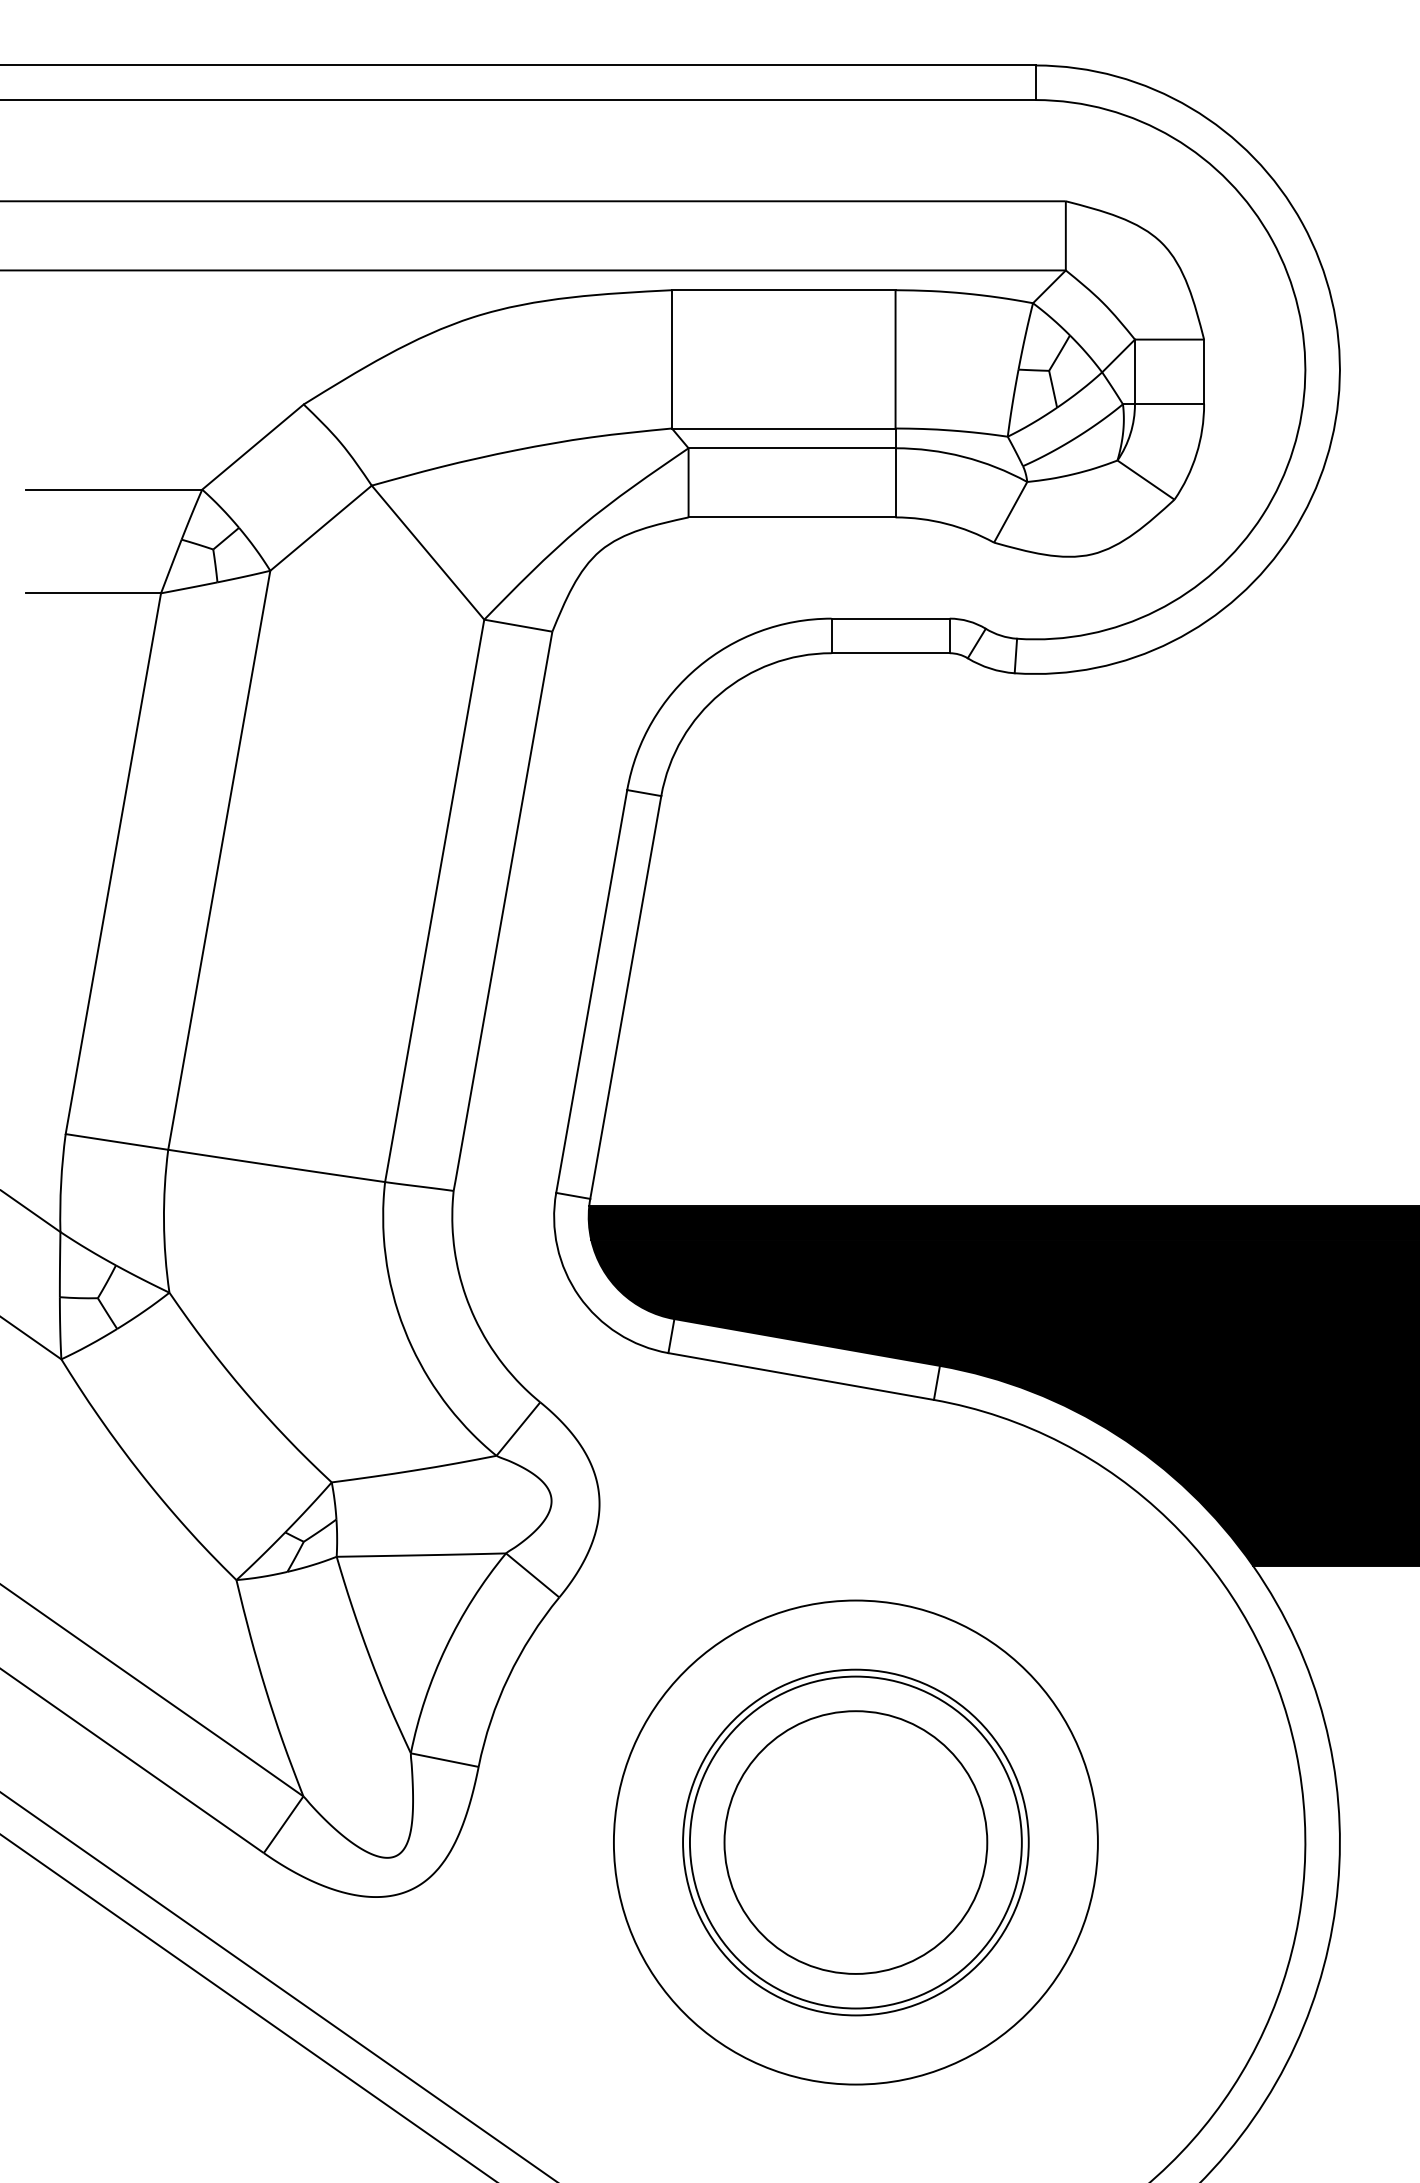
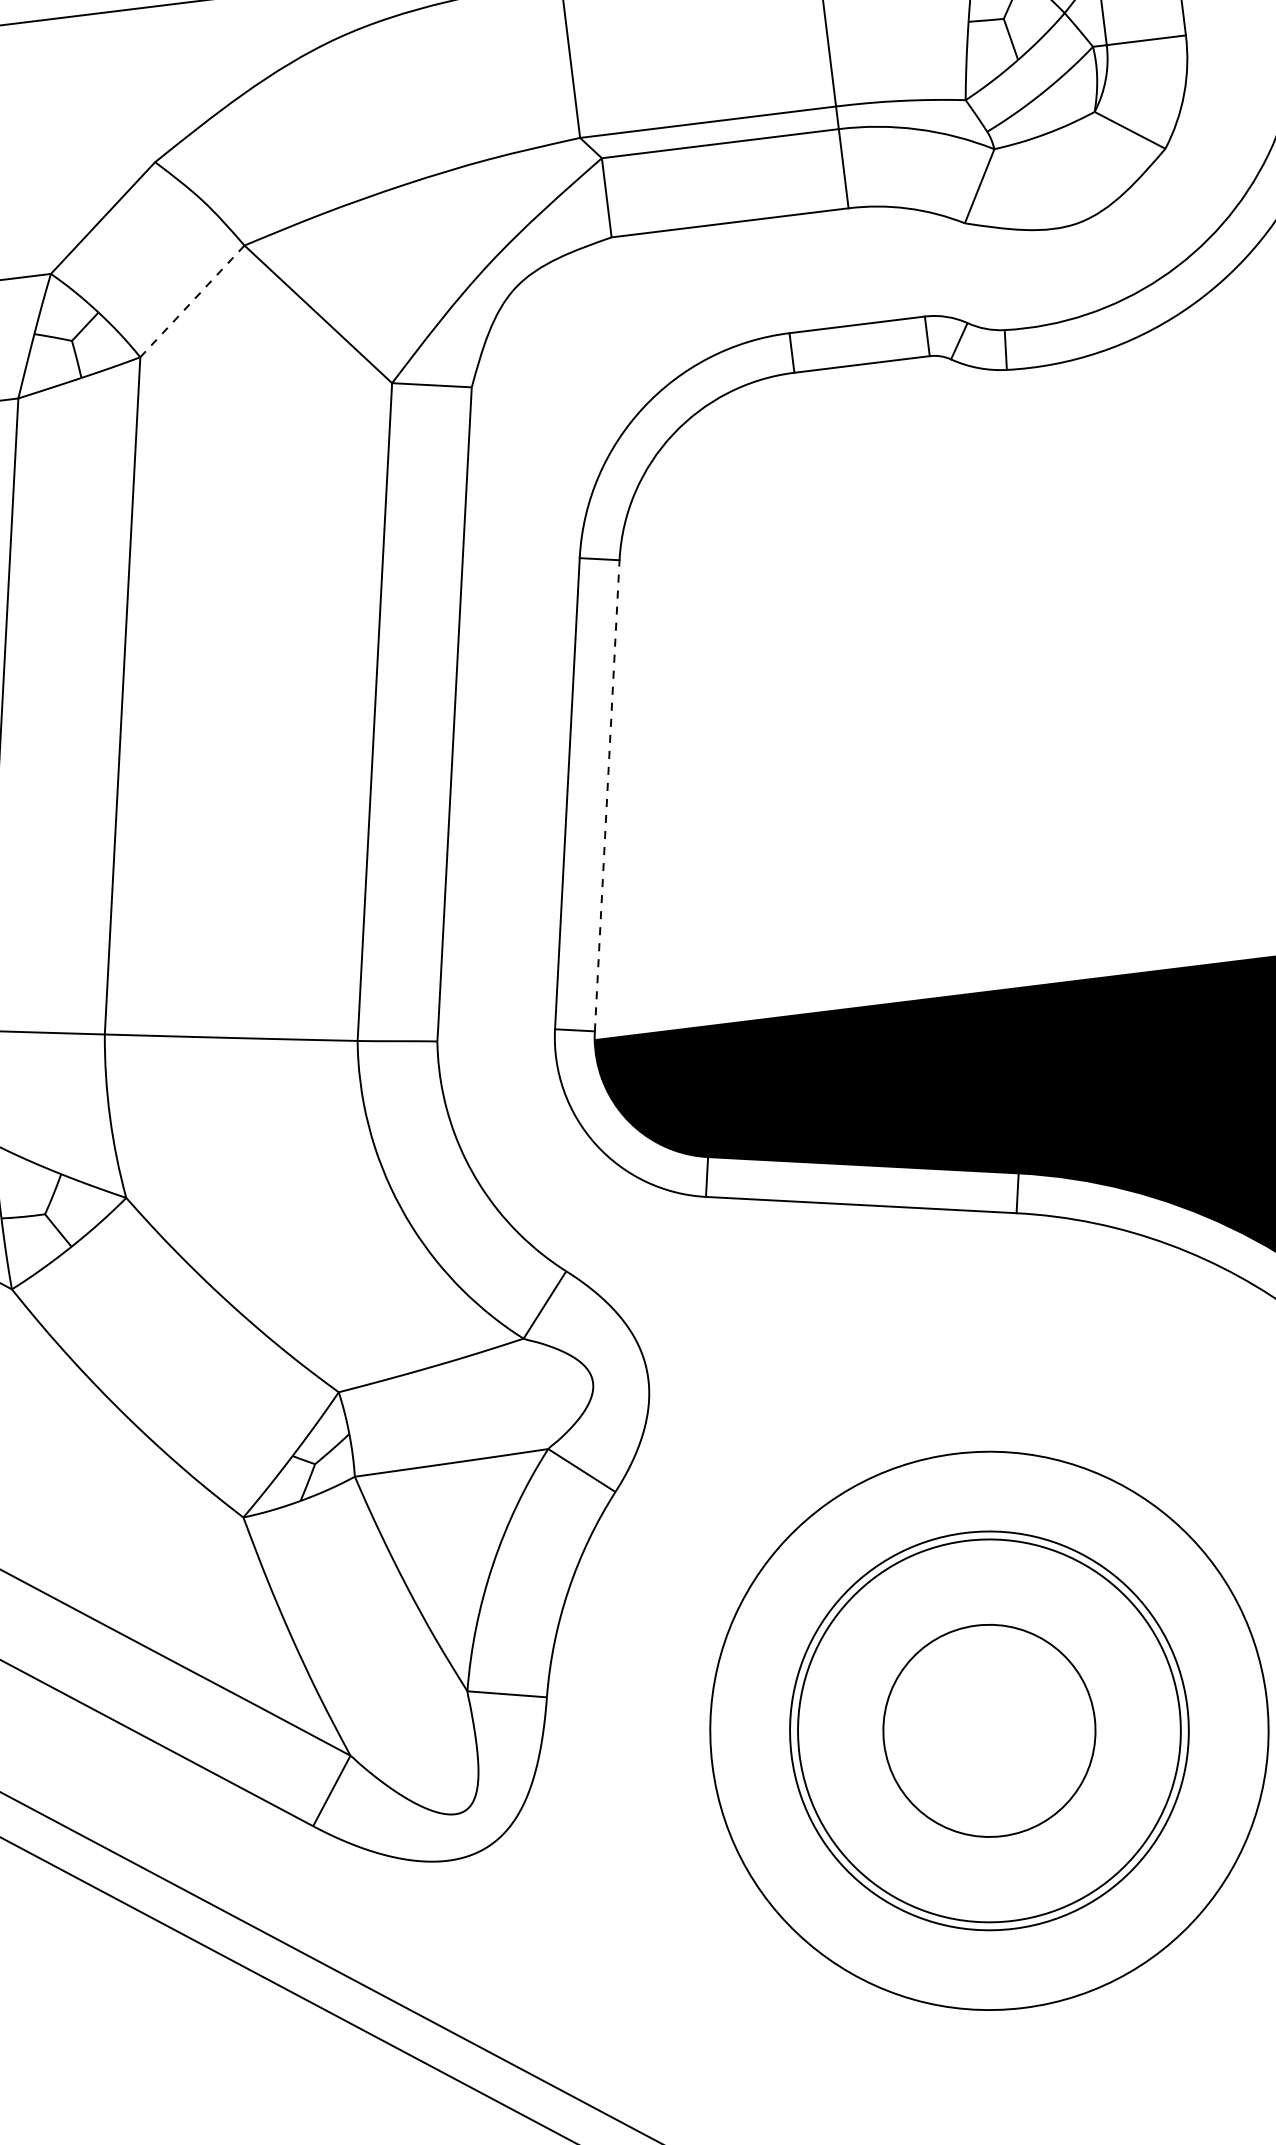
line: (321, 527) -> (192, 300), solid -> dashed
line: (625, 997) -> (606, 795), solid -> dashed
circle: (855, 1842) -> (988, 1730), size x0.7

